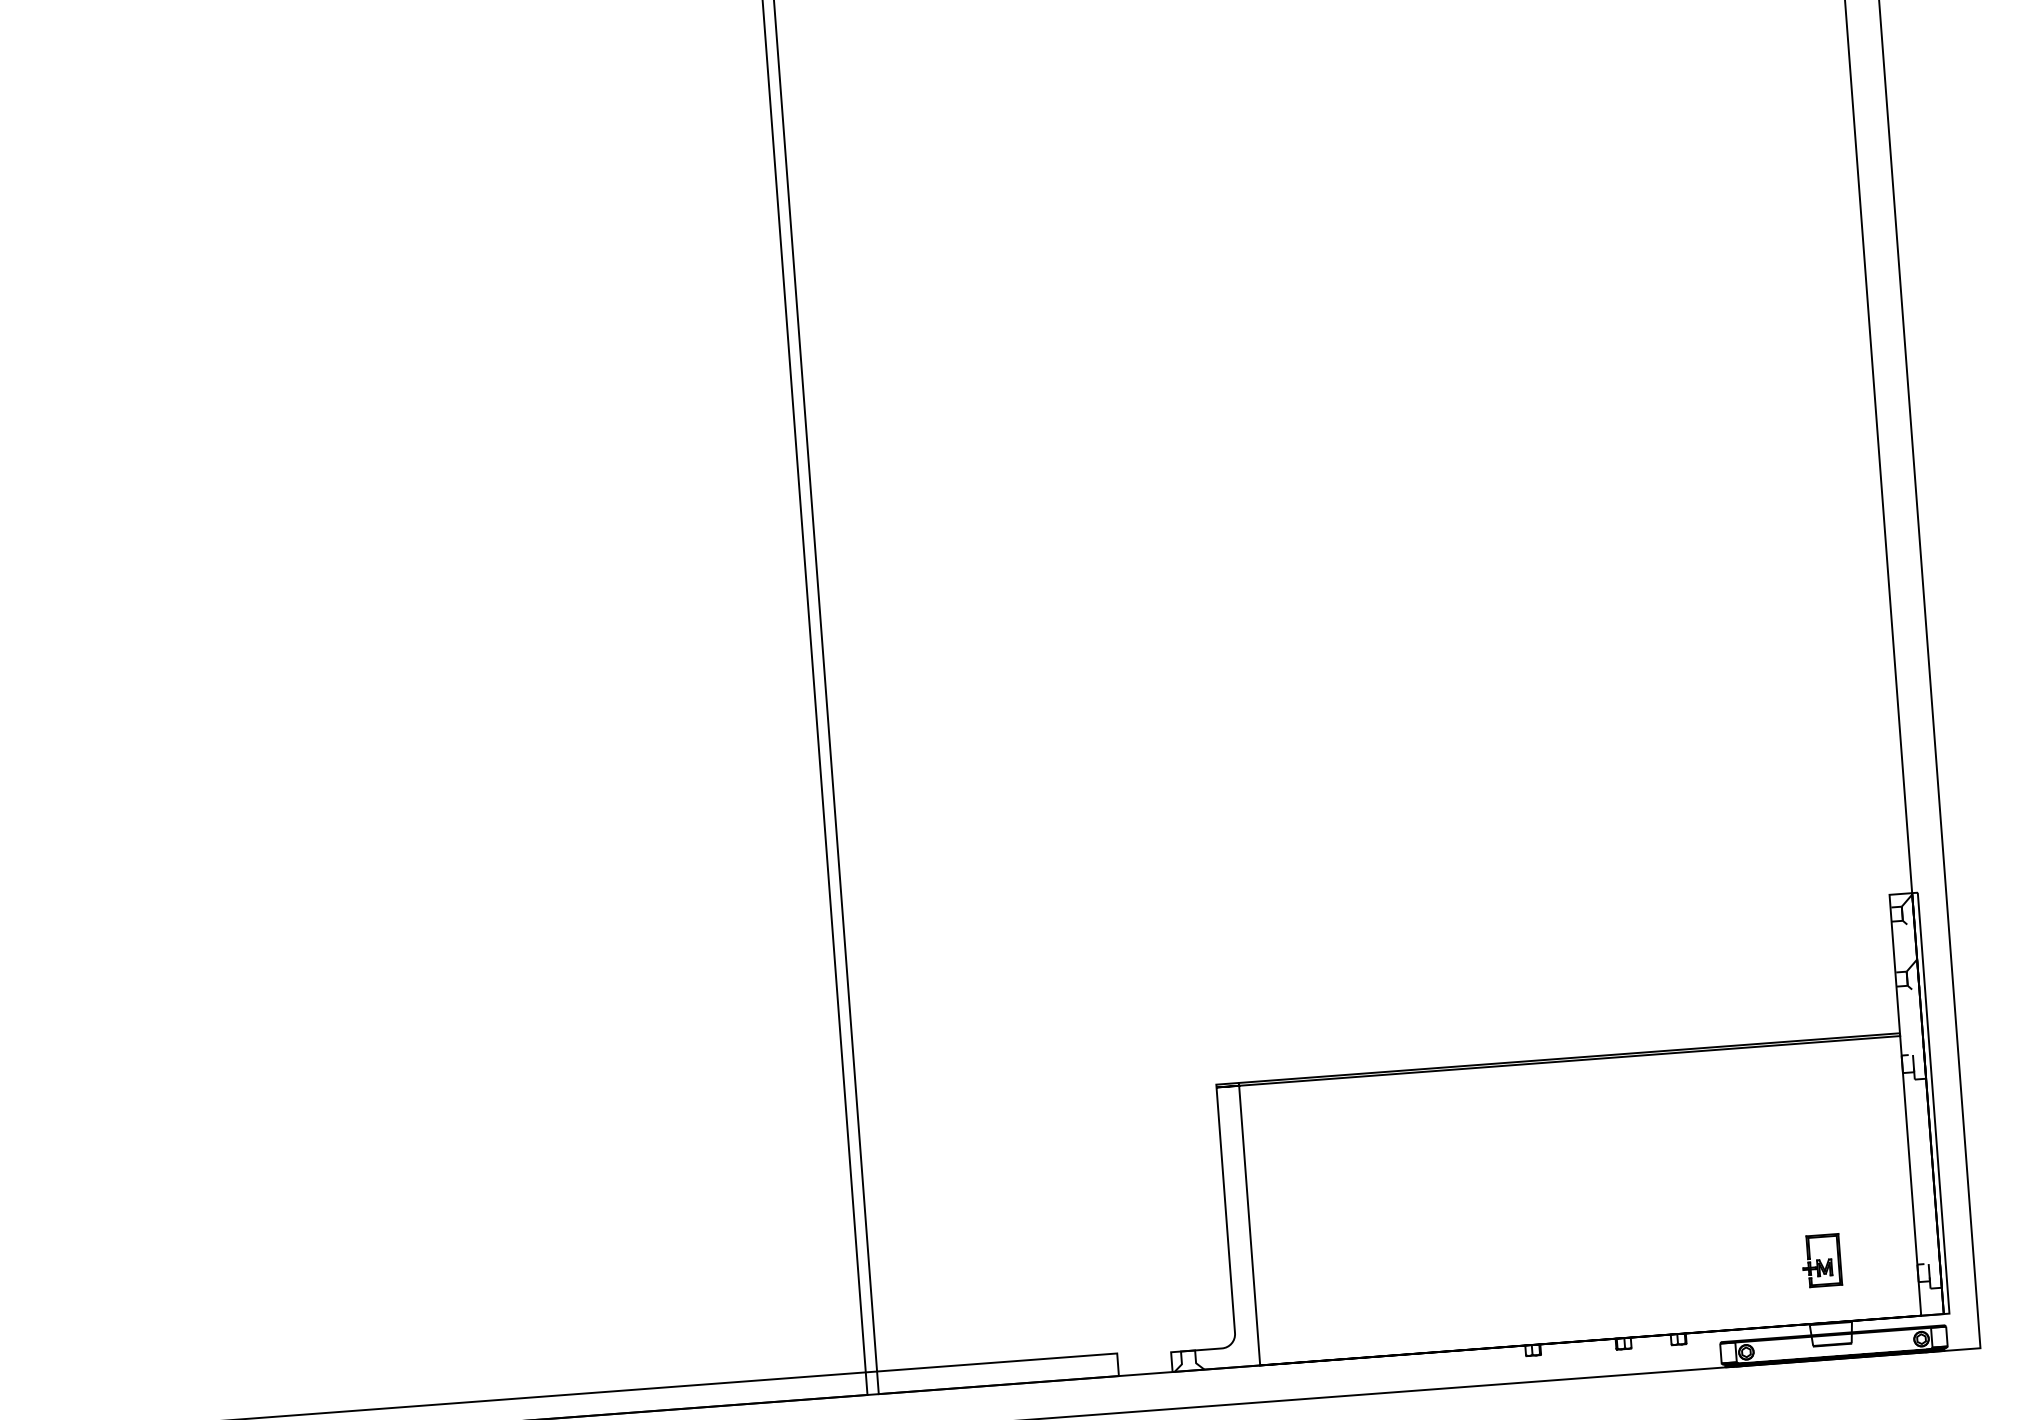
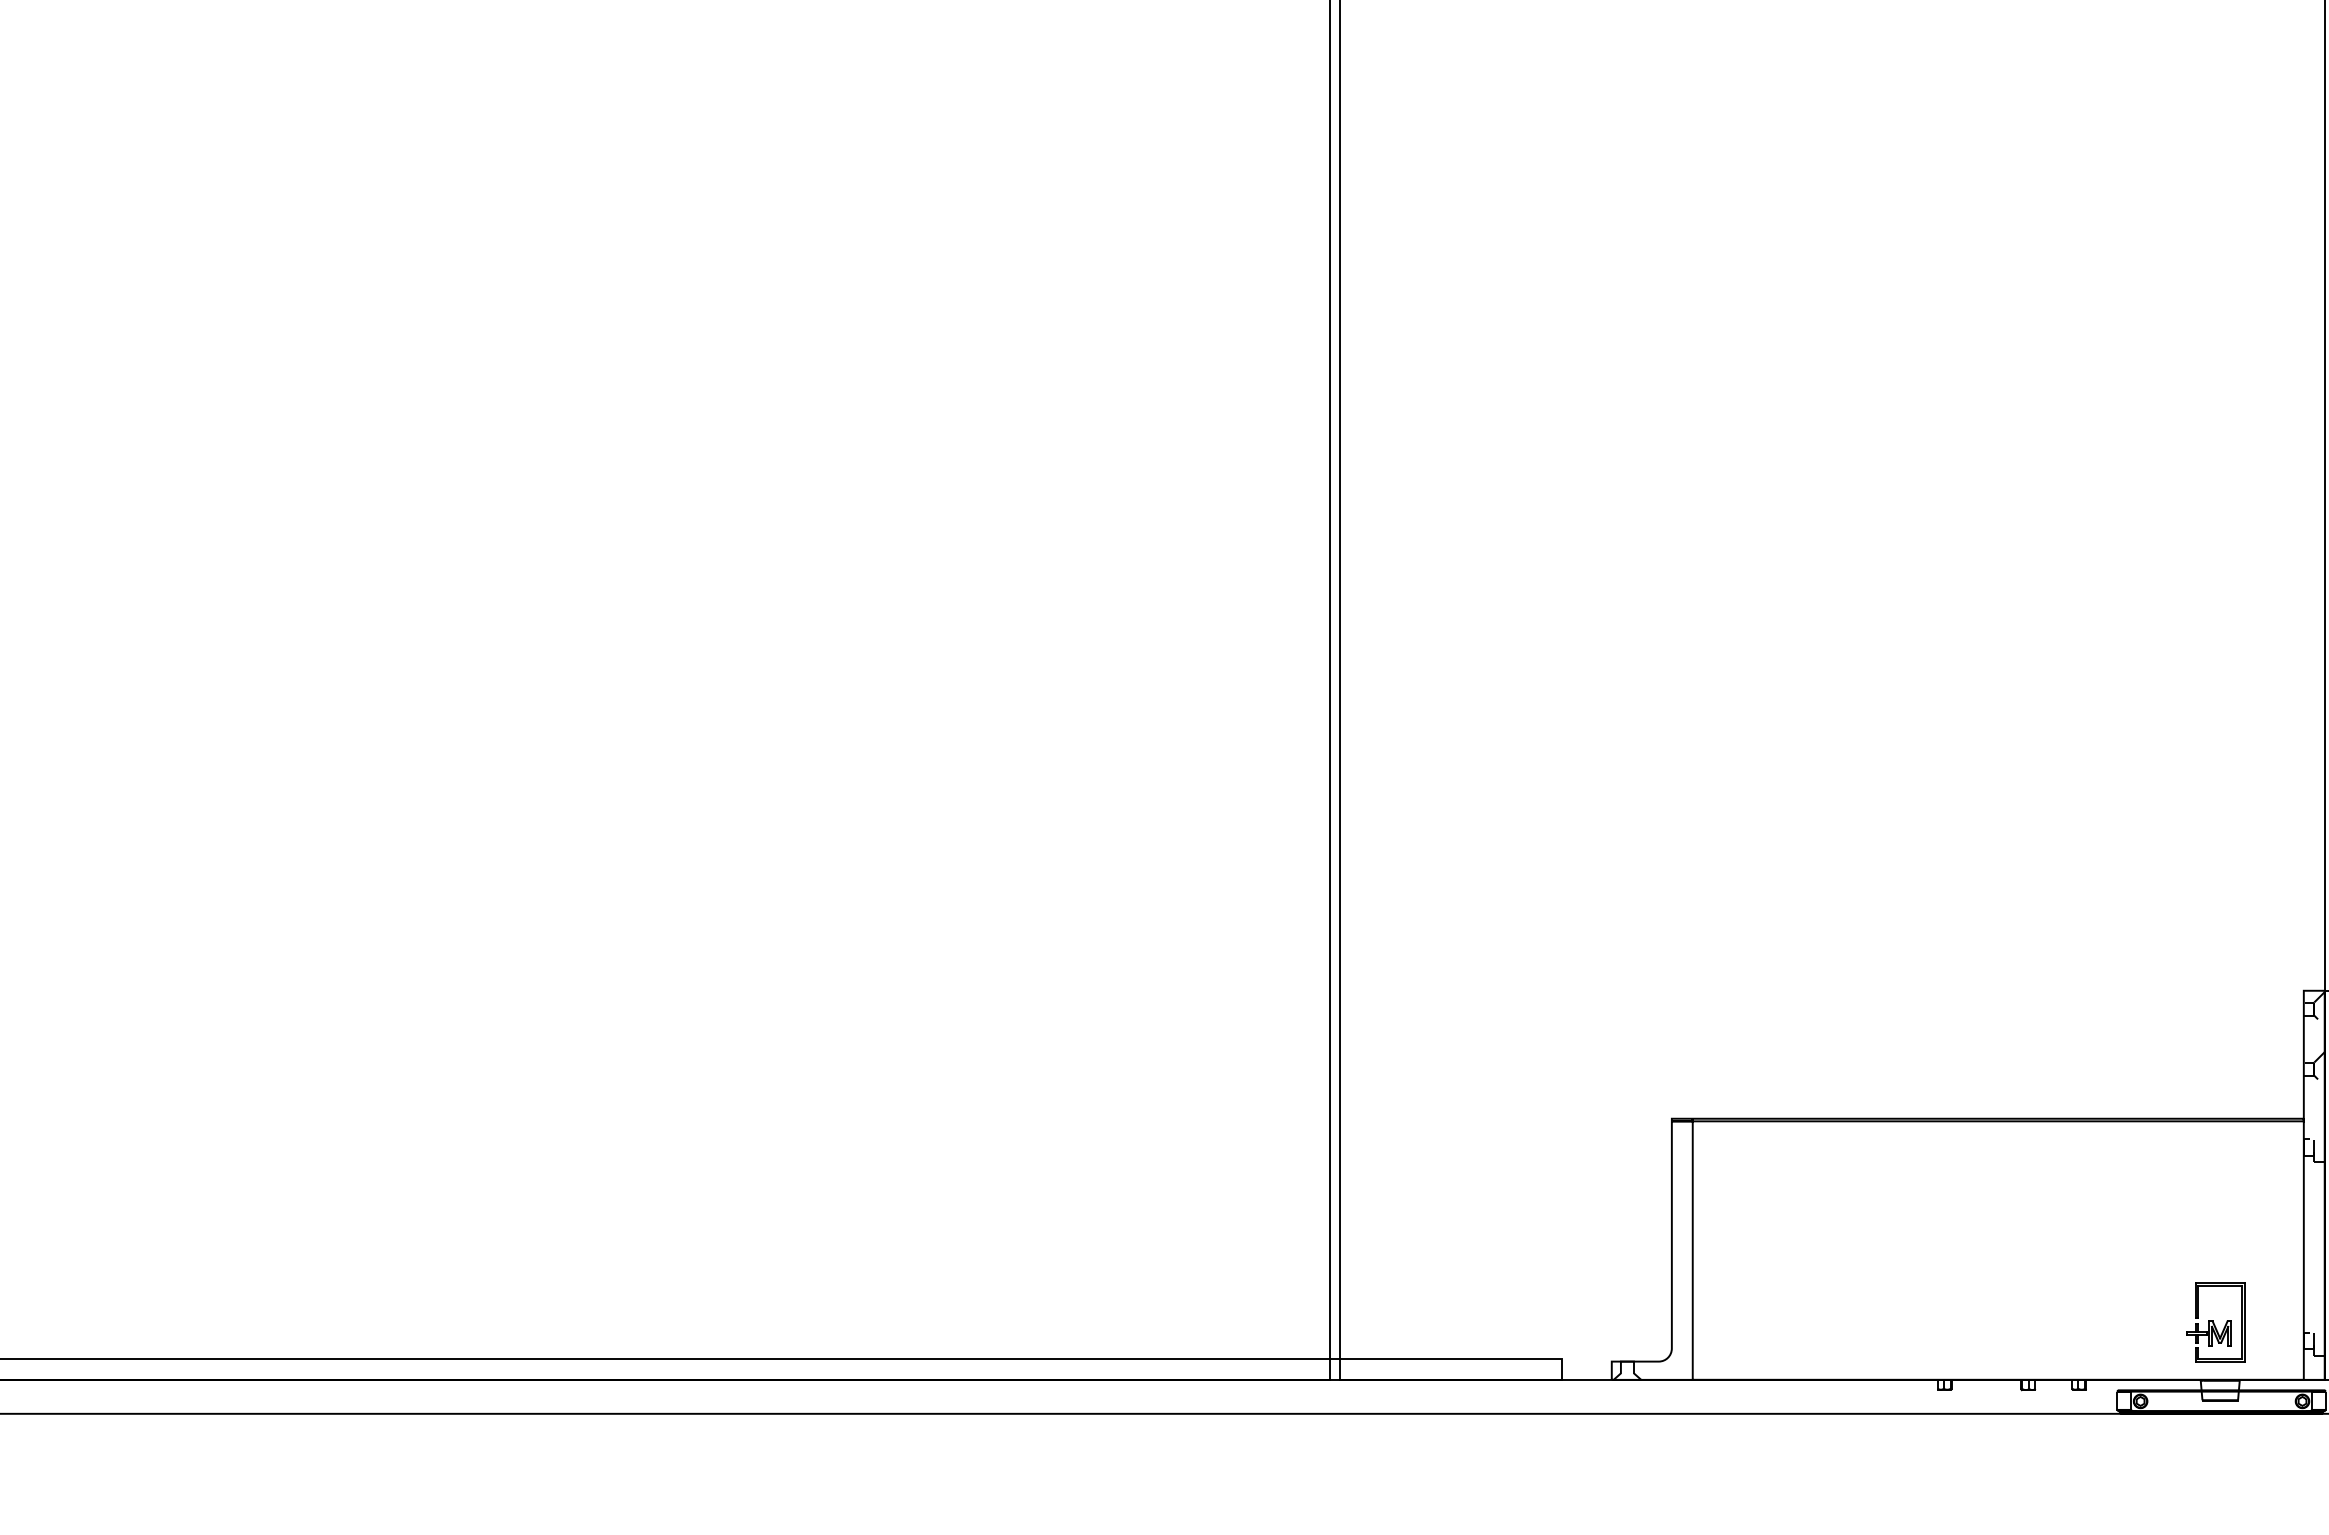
part: (1820, 1260) -> (2215, 1322), size x1.67

